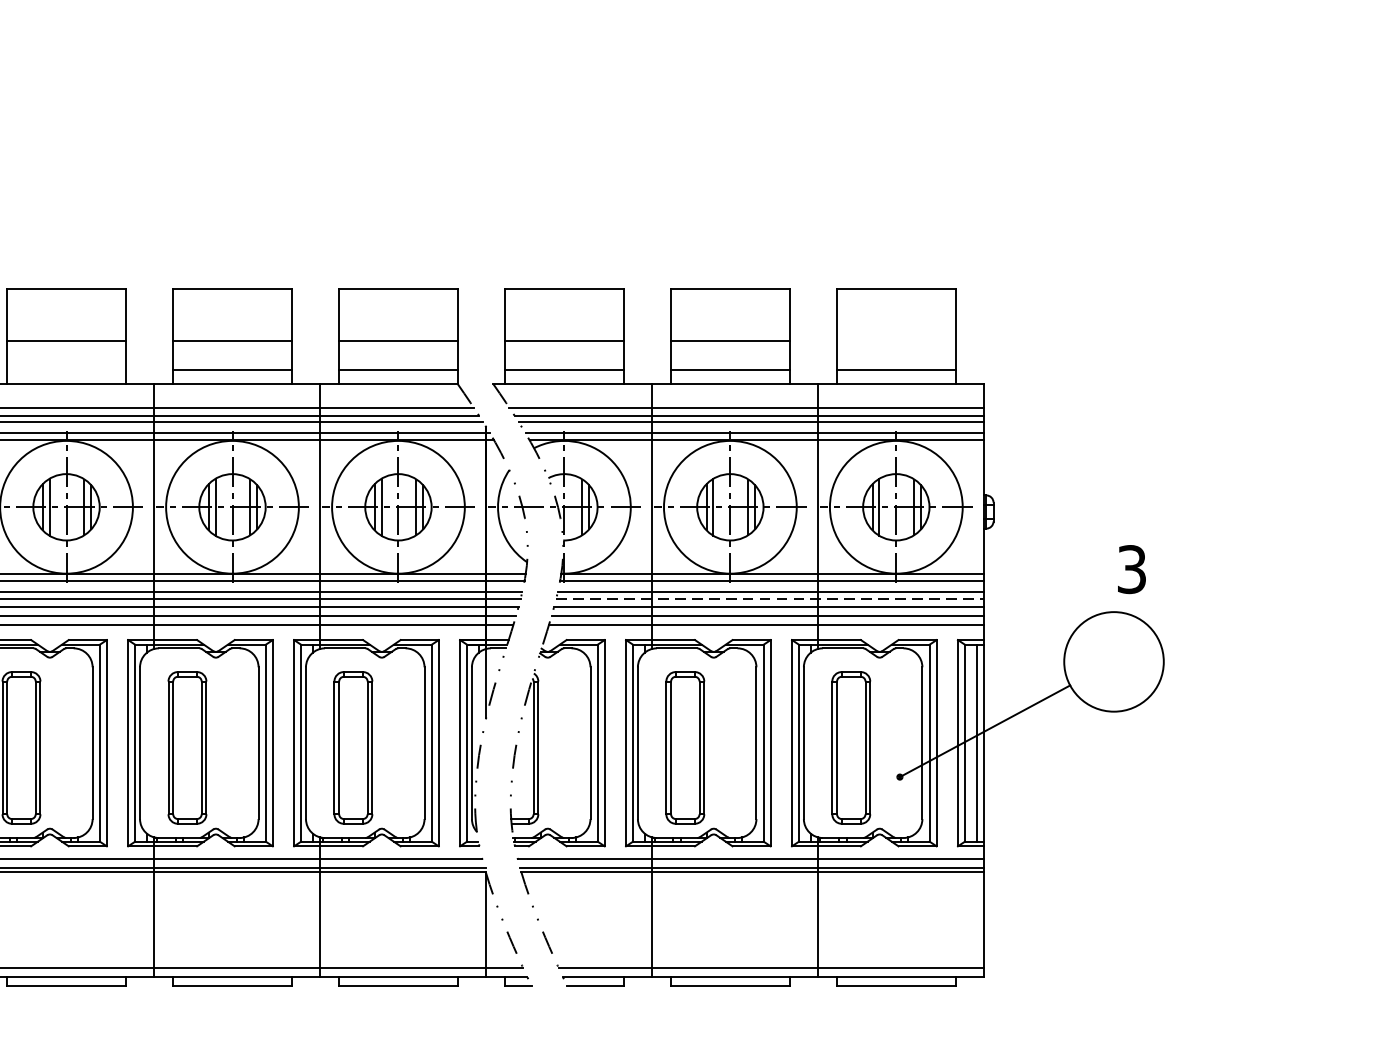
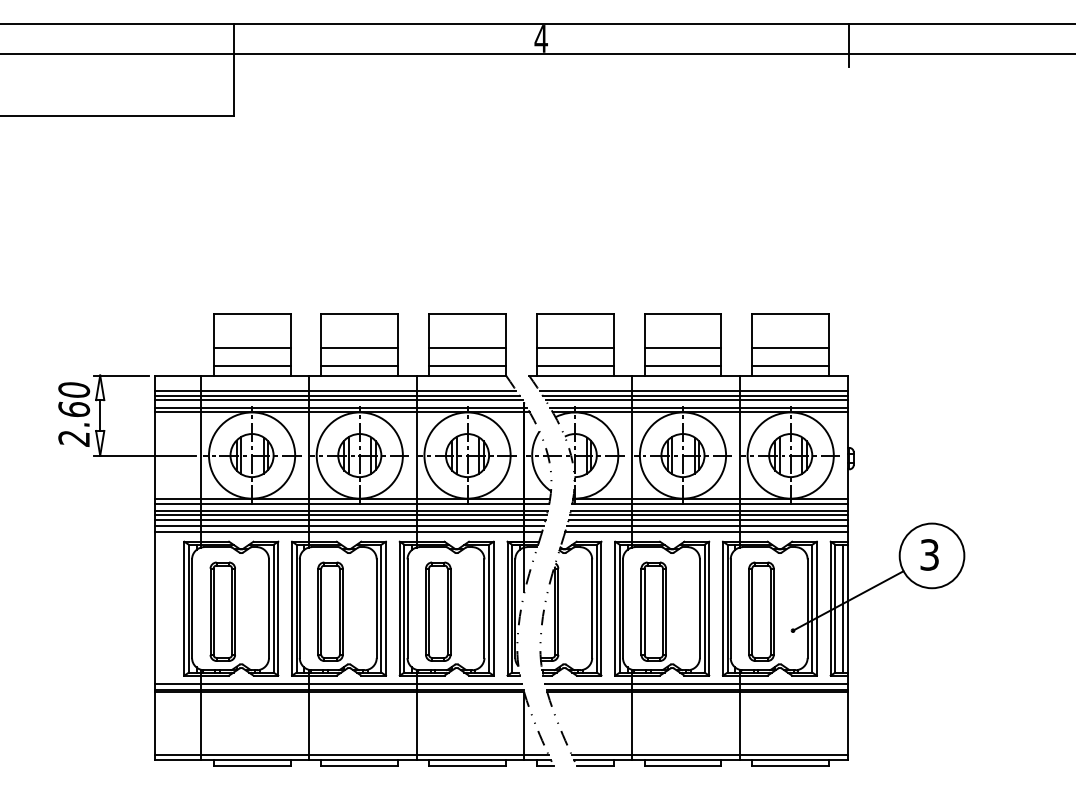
line: (895, 340) -> (790, 347), added
line: (65, 370) -> (251, 366), added
text: (1131, 568) -> (929, 554), moved
line: (769, 599) -> (708, 515), dashed -> solid

